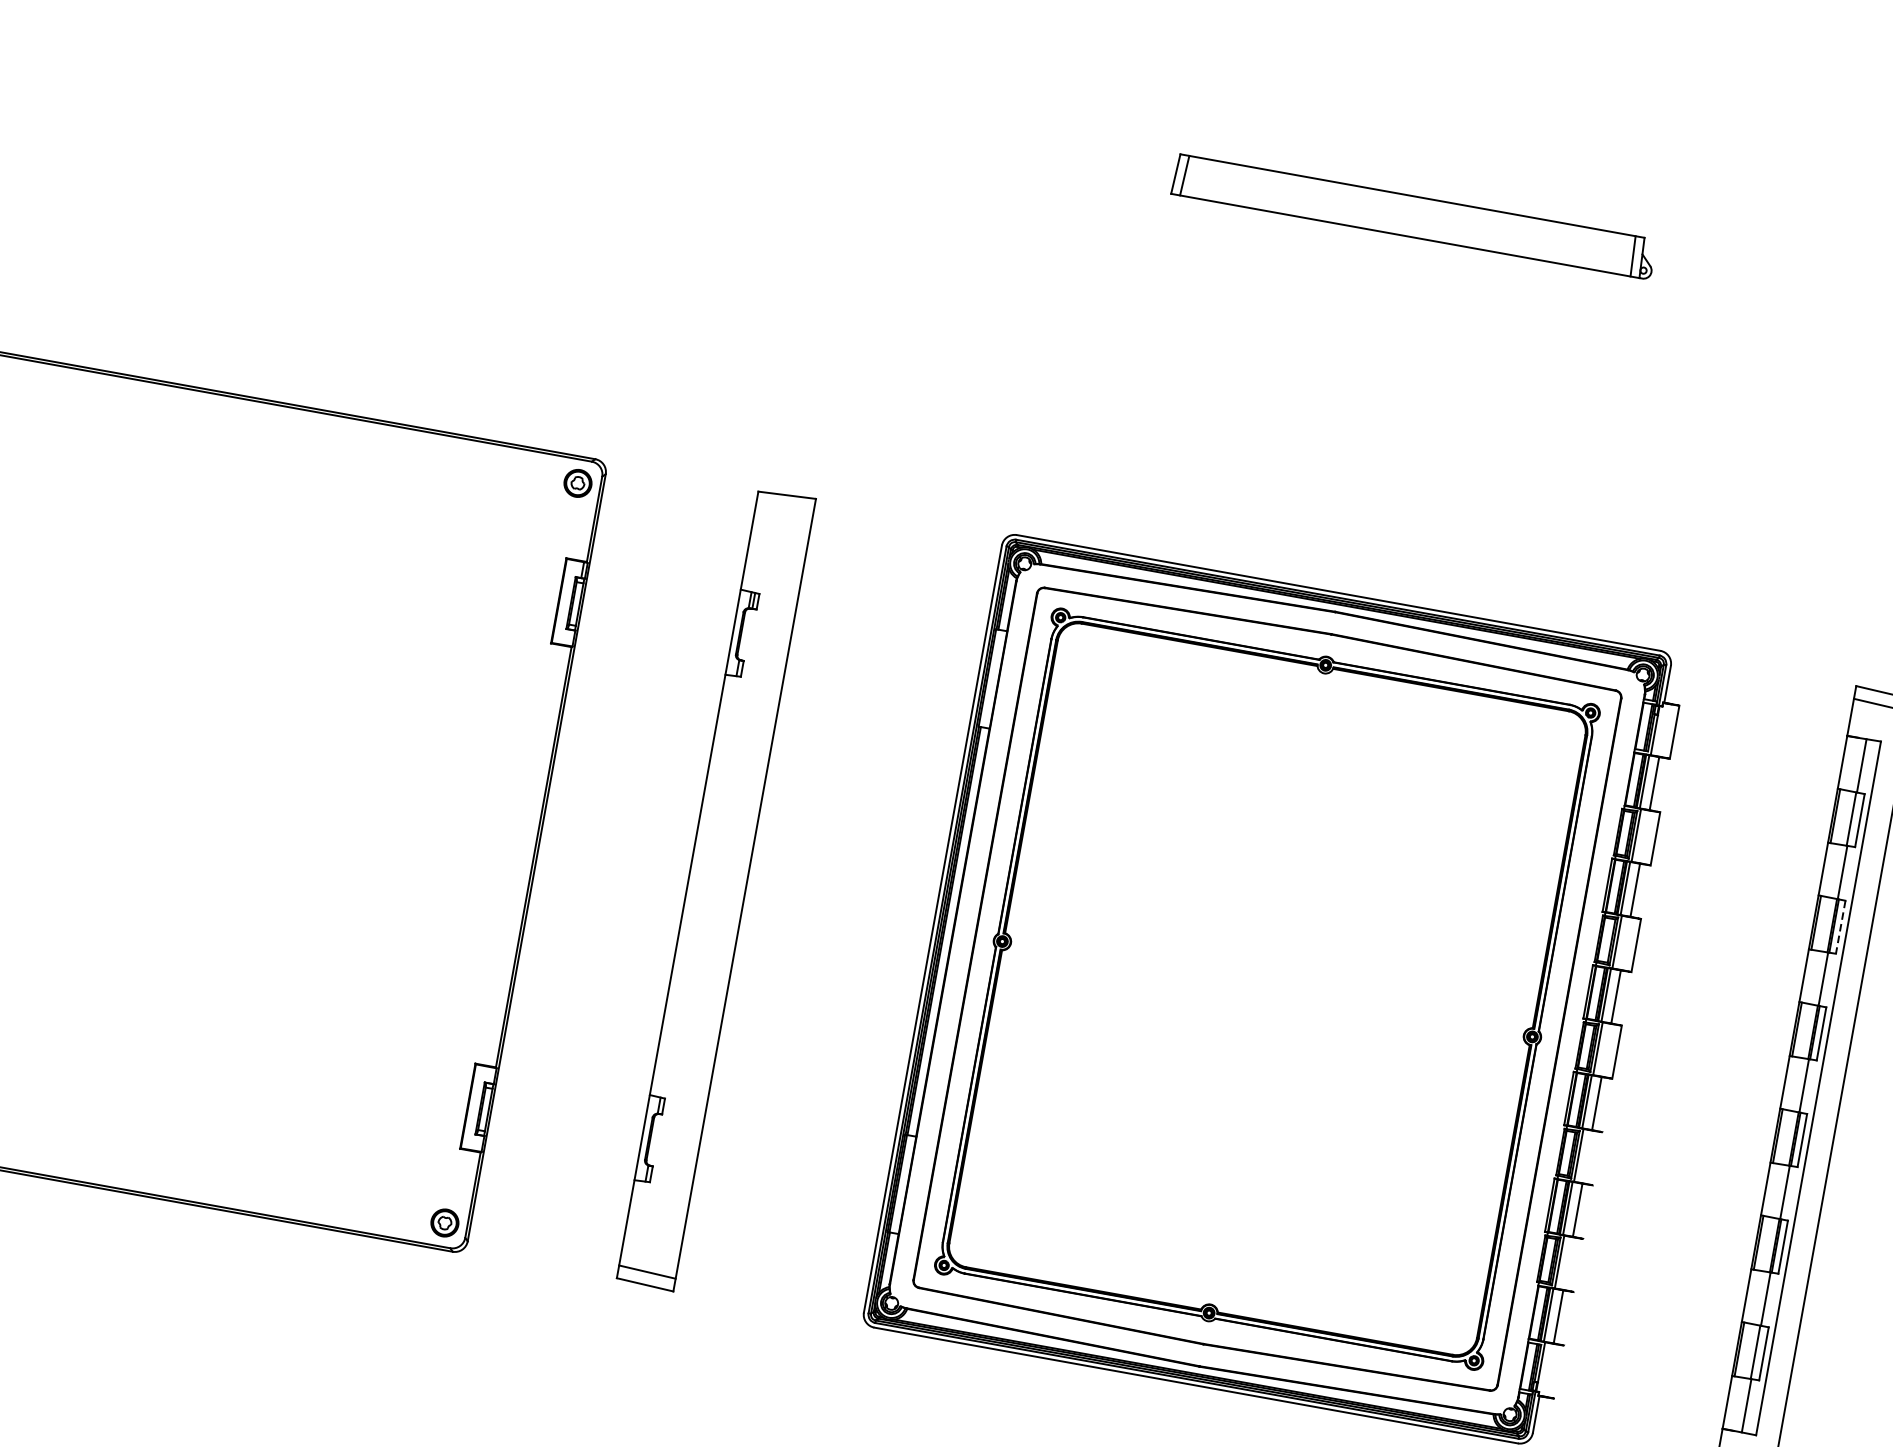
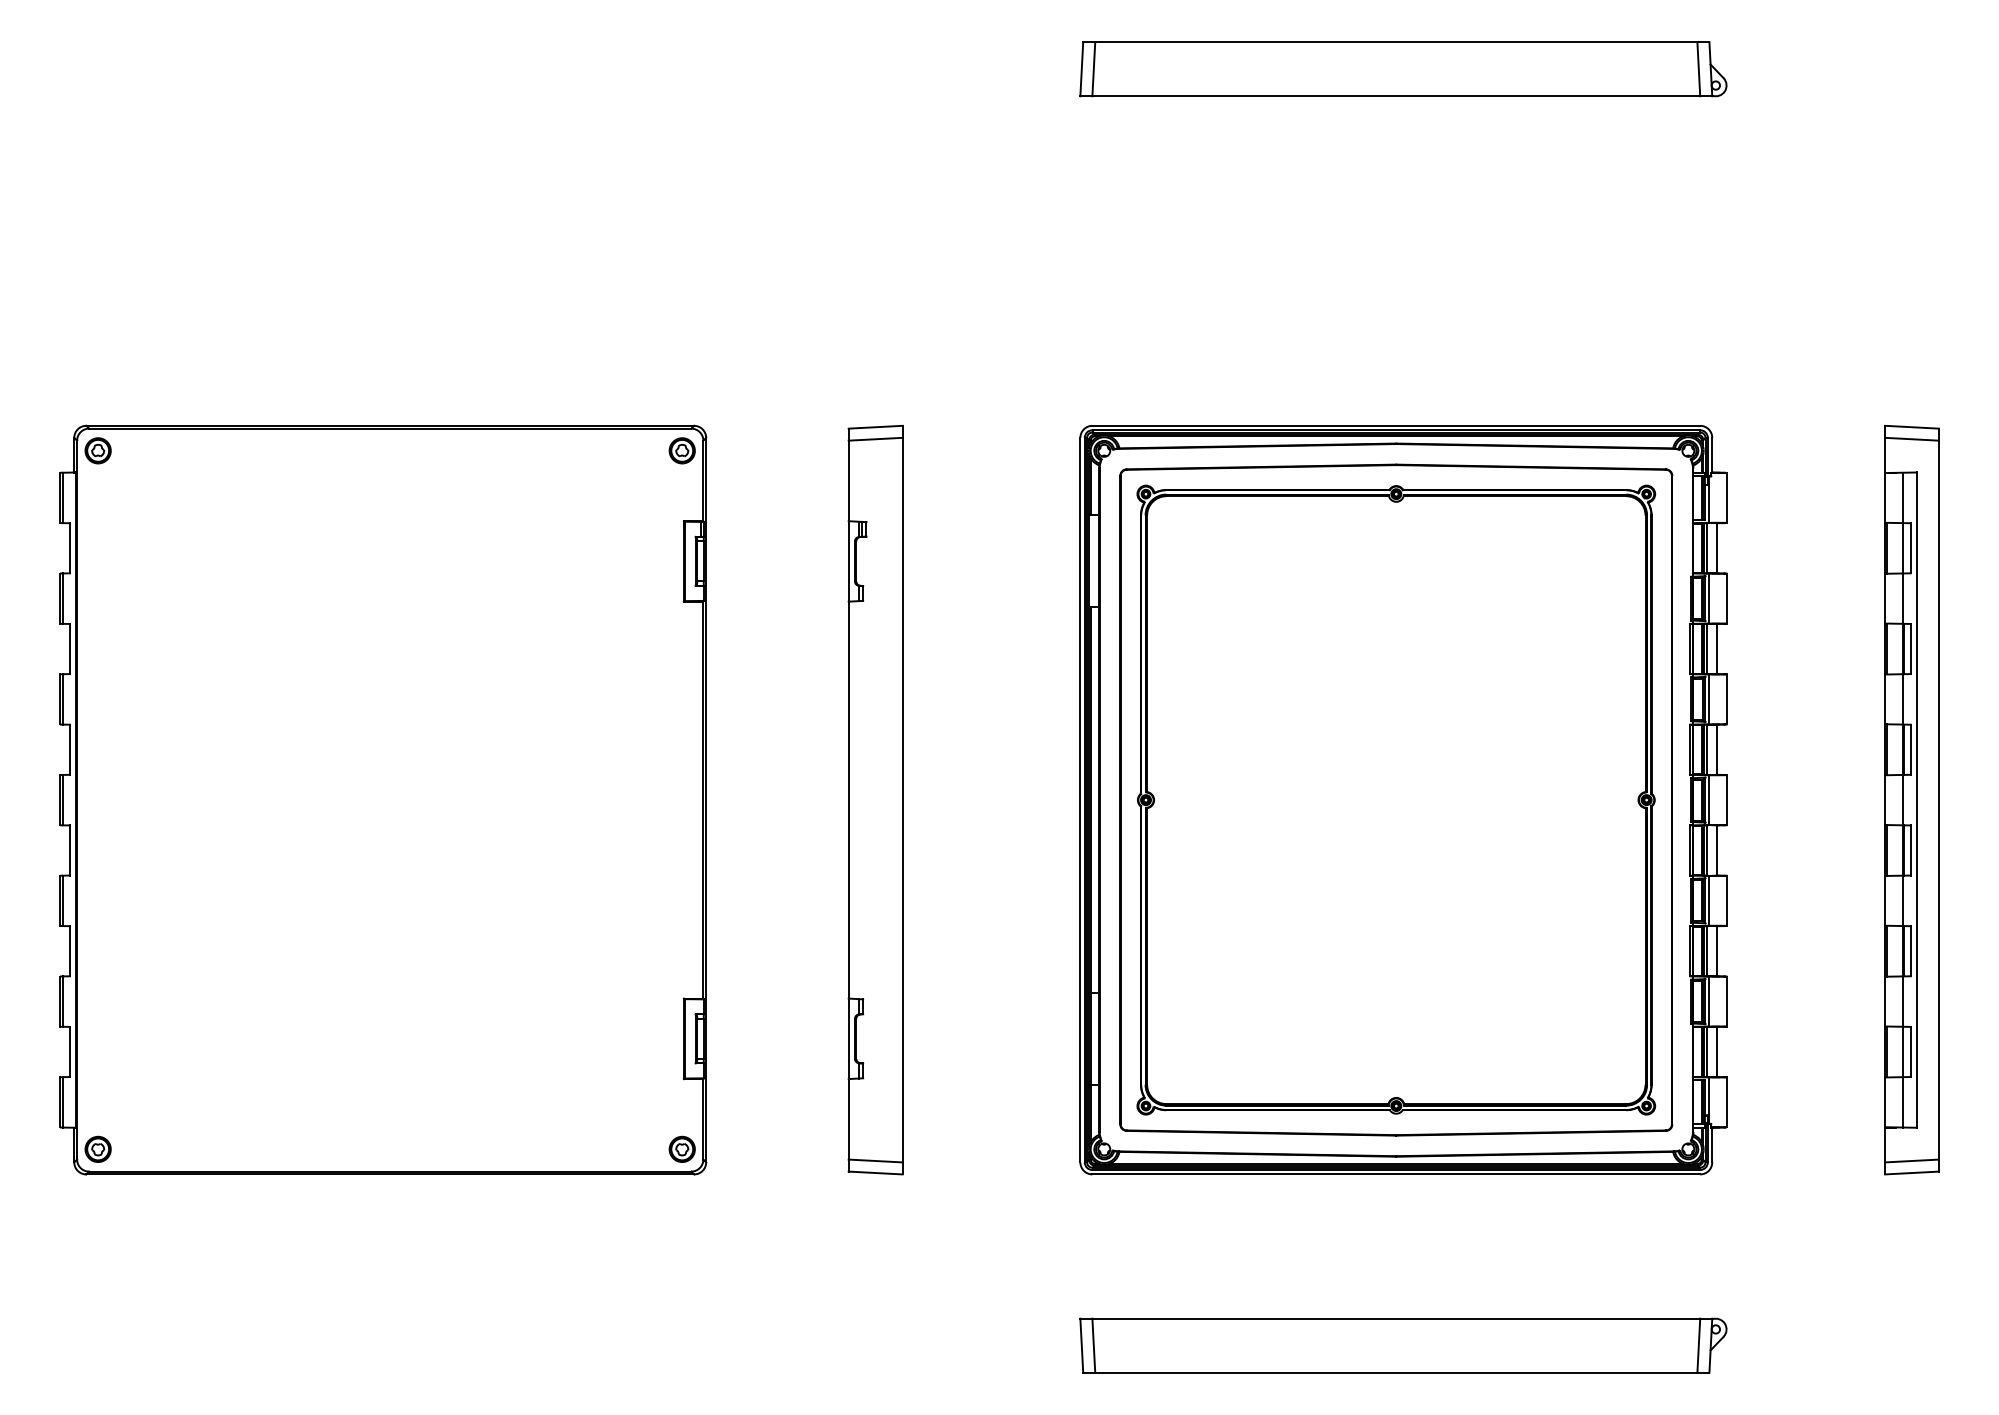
part: (1414, 217) -> (1403, 69), size x1.43
line: (784, 507) -> (875, 438), added
line: (1840, 927) -> (1910, 649), dashed -> solid
line: (1597, 1158) -> (1726, 900), added
line: (1578, 1265) -> (1726, 1001), added
line: (1559, 1372) -> (1726, 1102), added

